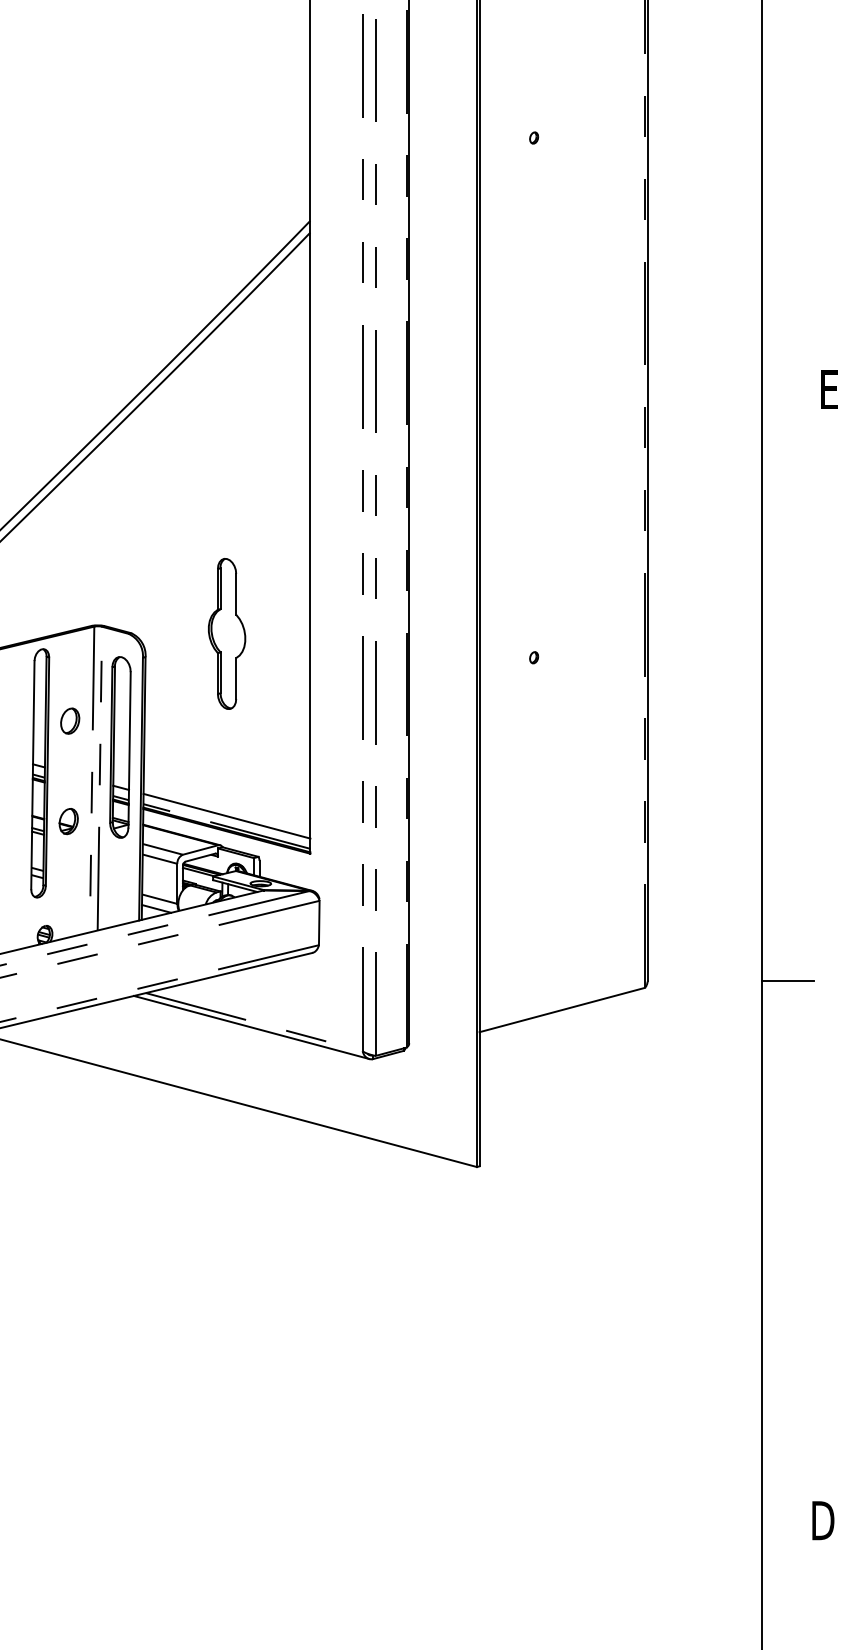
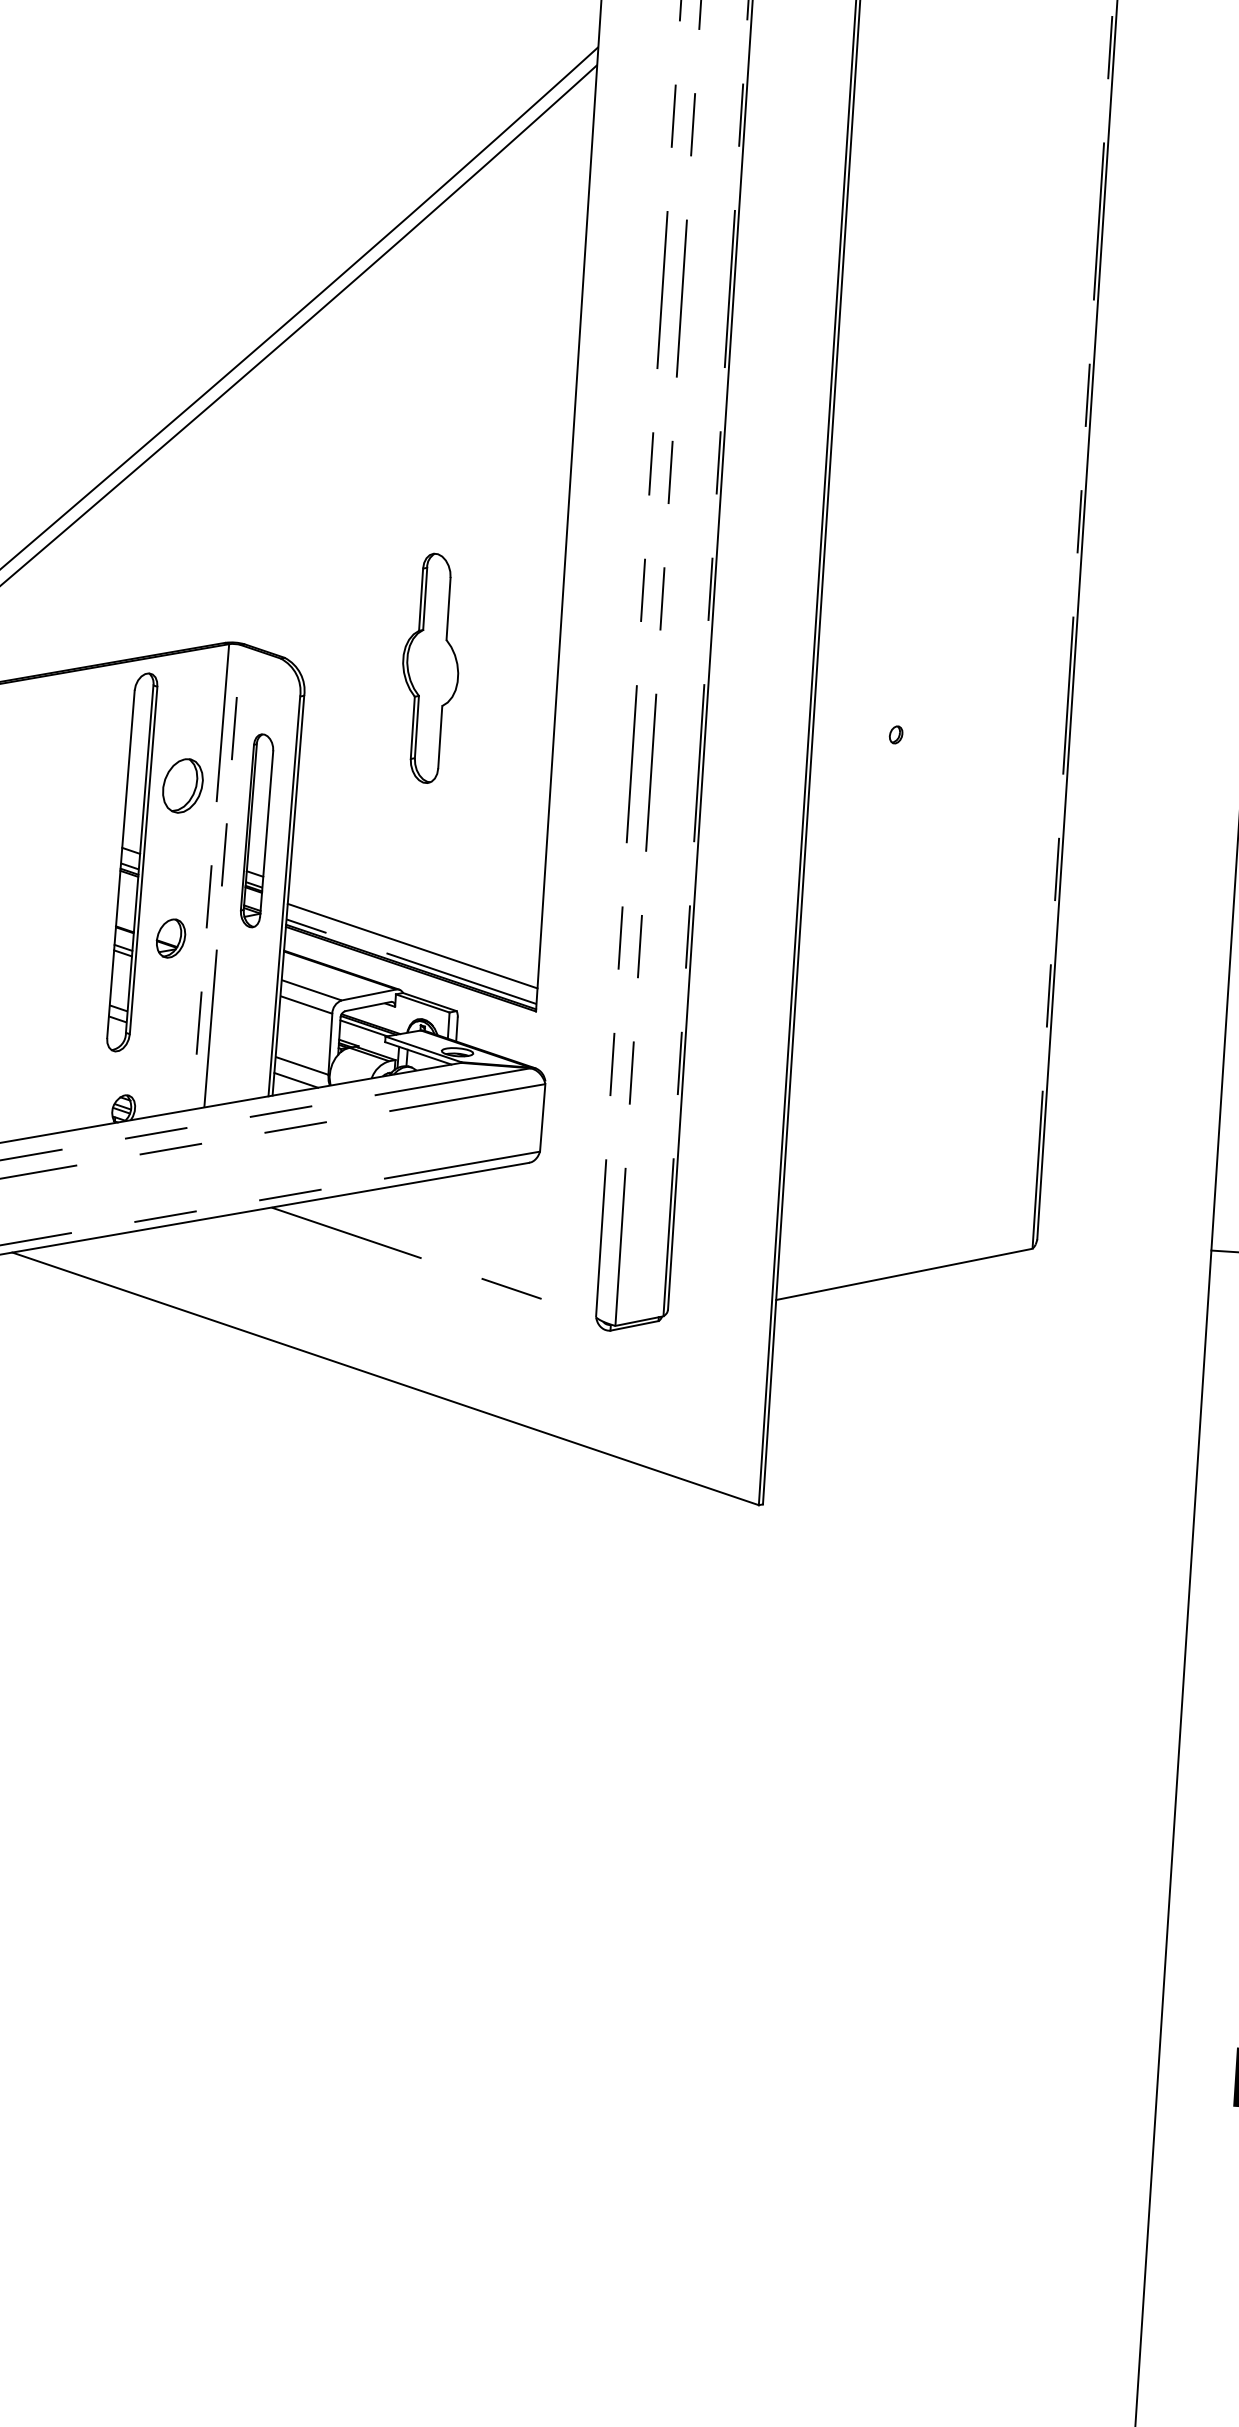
part: (70, 720) -> (183, 784), size x1.4
part: (120, 747) -> (257, 830), size x0.7
line: (251, 1027) -> (429, 1270), removed

